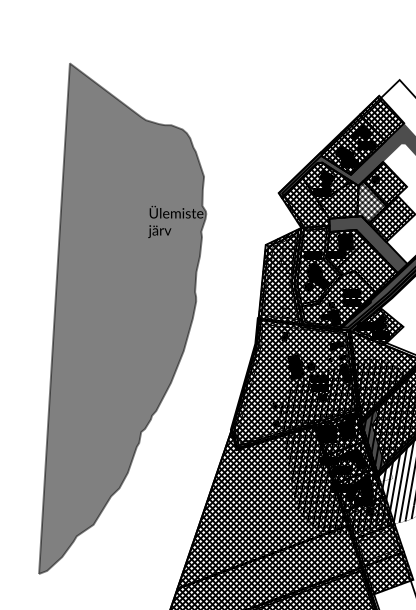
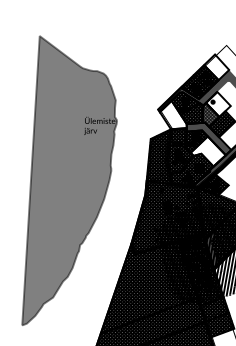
hatch: (381, 117) -> (216, 66), removed
hatch: (385, 184) -> (218, 104), removed
hatch: (305, 203) -> (173, 115), removed
hatch: (367, 265) -> (208, 150), removed

